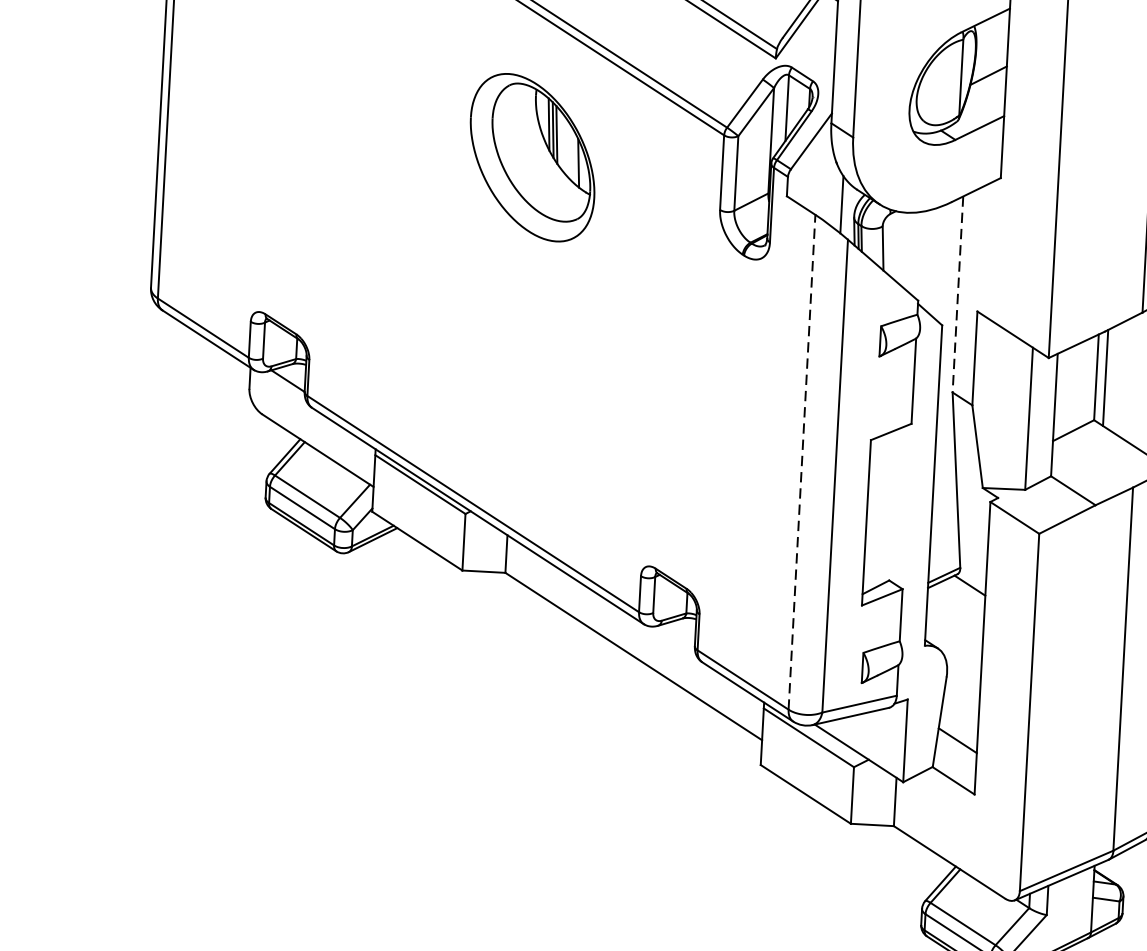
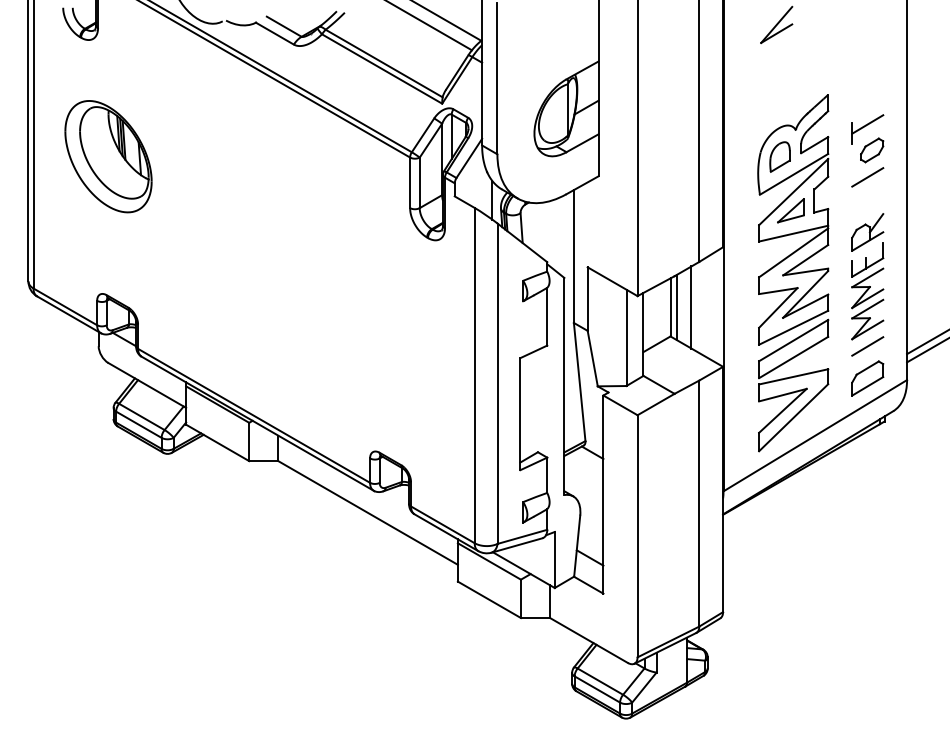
part: (532, 157) -> (108, 156), moved
line: (957, 295) -> (573, 257), dashed -> solid
line: (1127, 379) -> (691, 307), added
line: (801, 462) -> (474, 375), dashed -> solid

